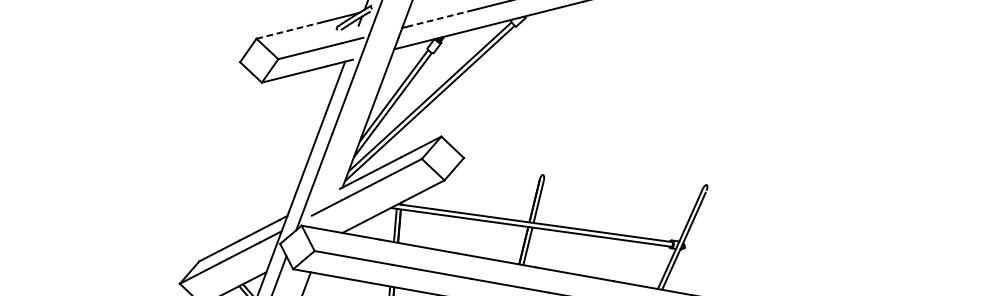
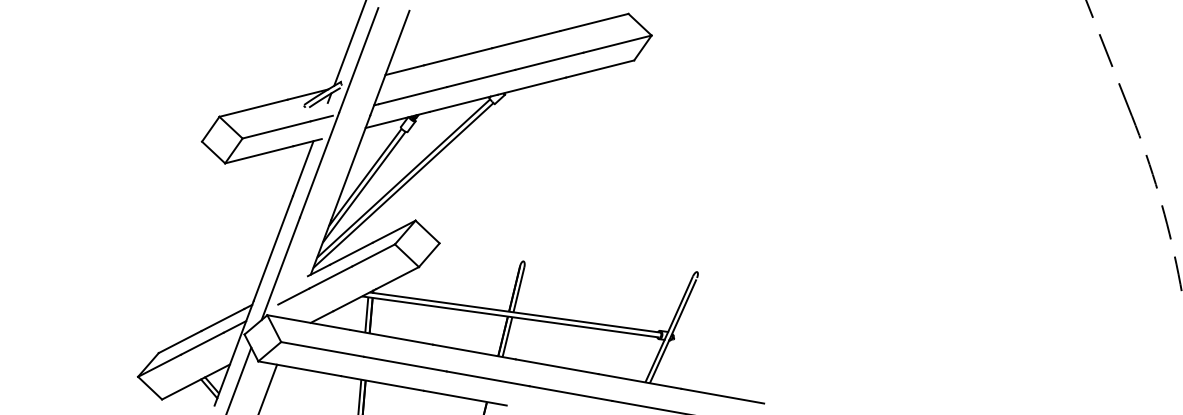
line: (439, 18) -> (413, 95), dashed -> solid
line: (289, 30) -> (254, 108), dashed -> solid

